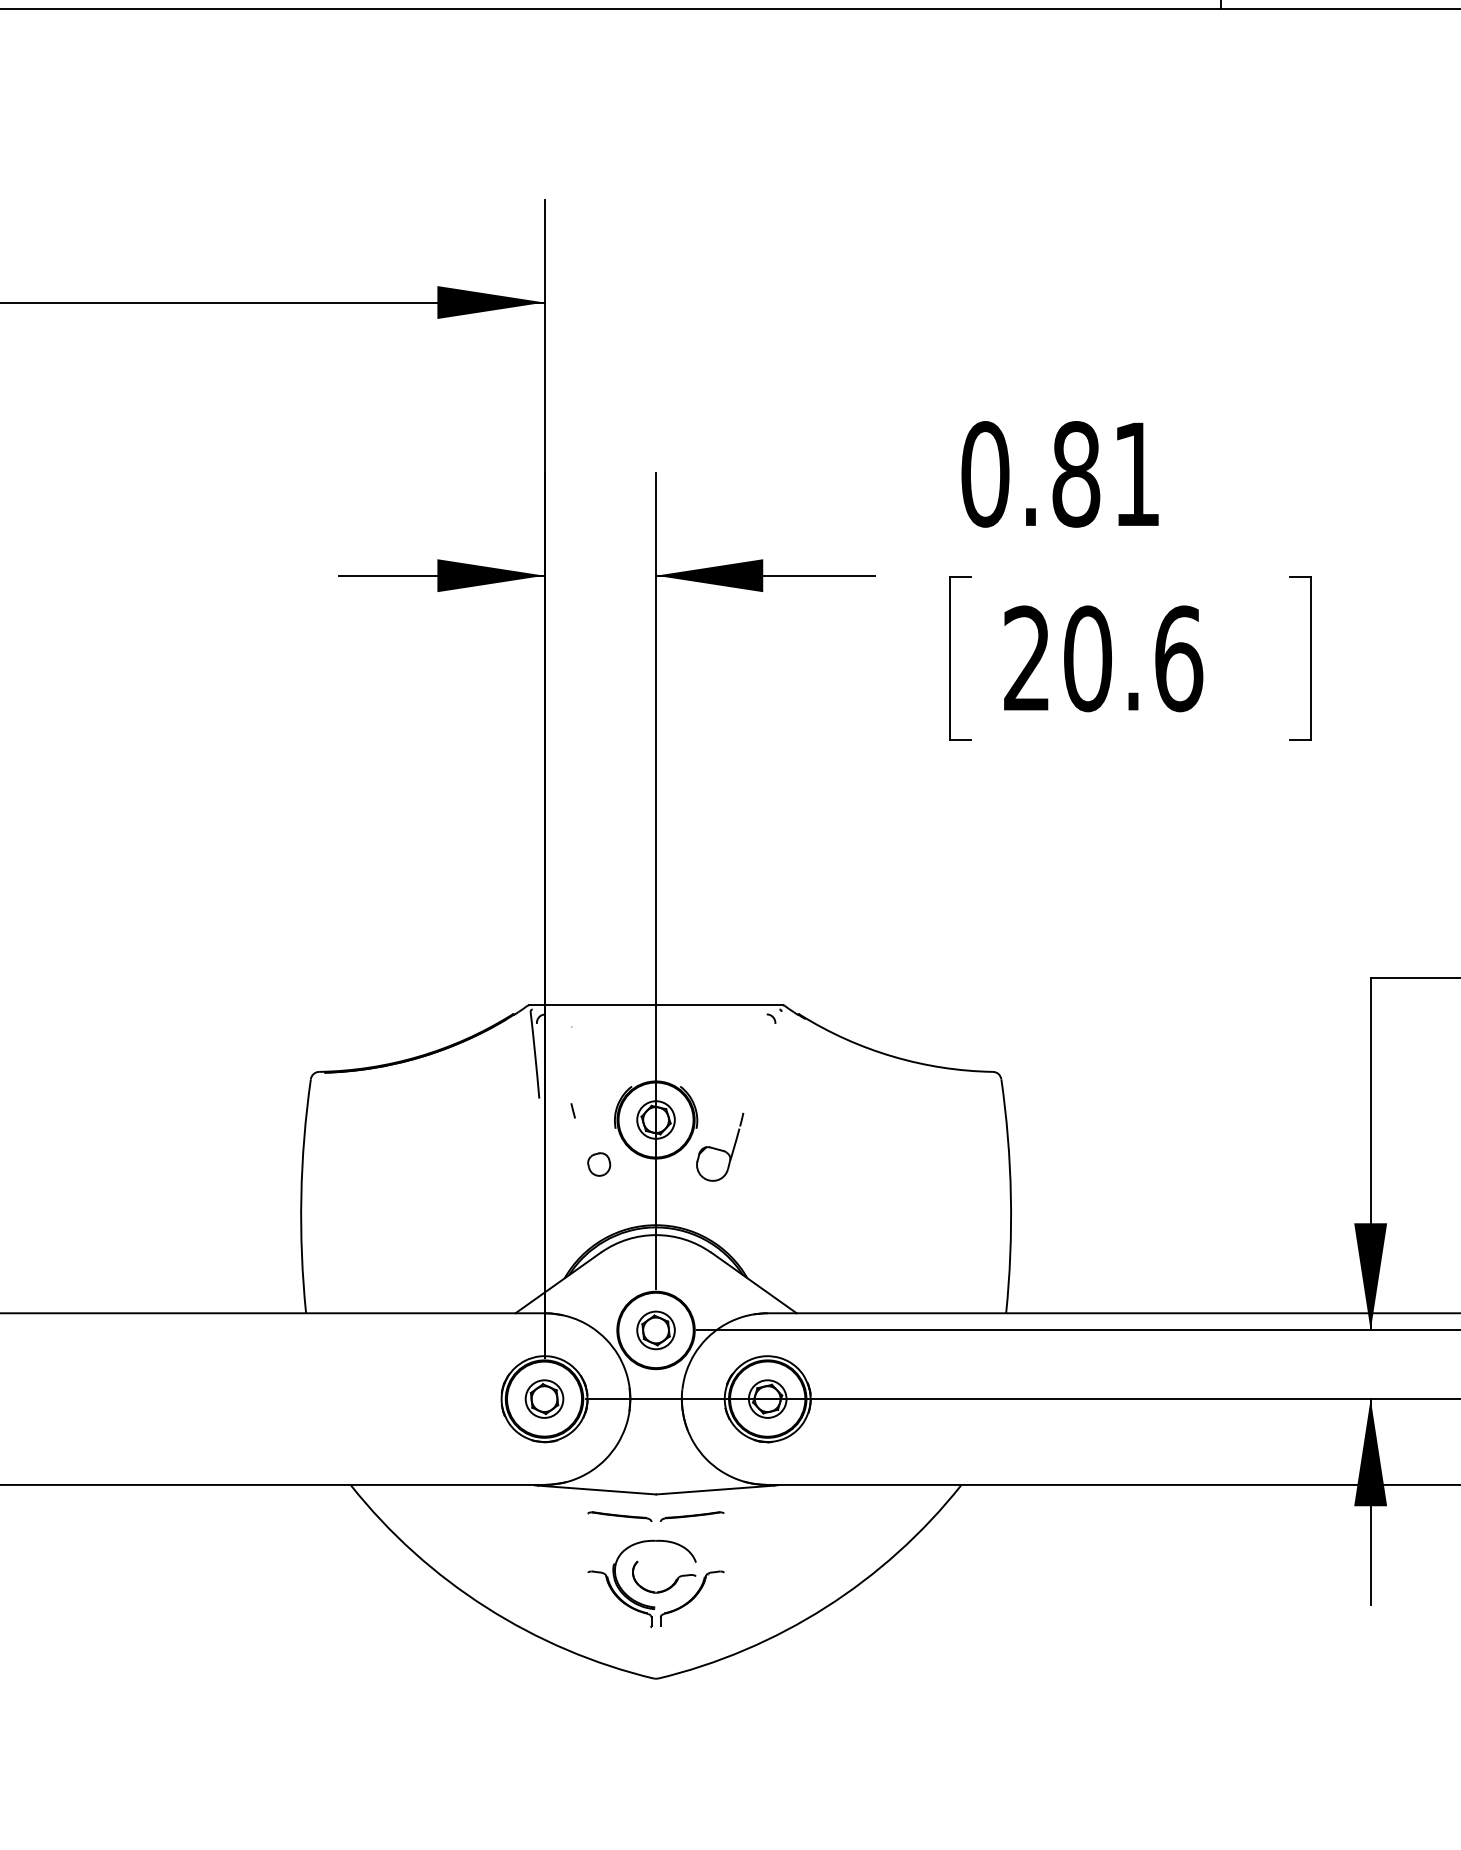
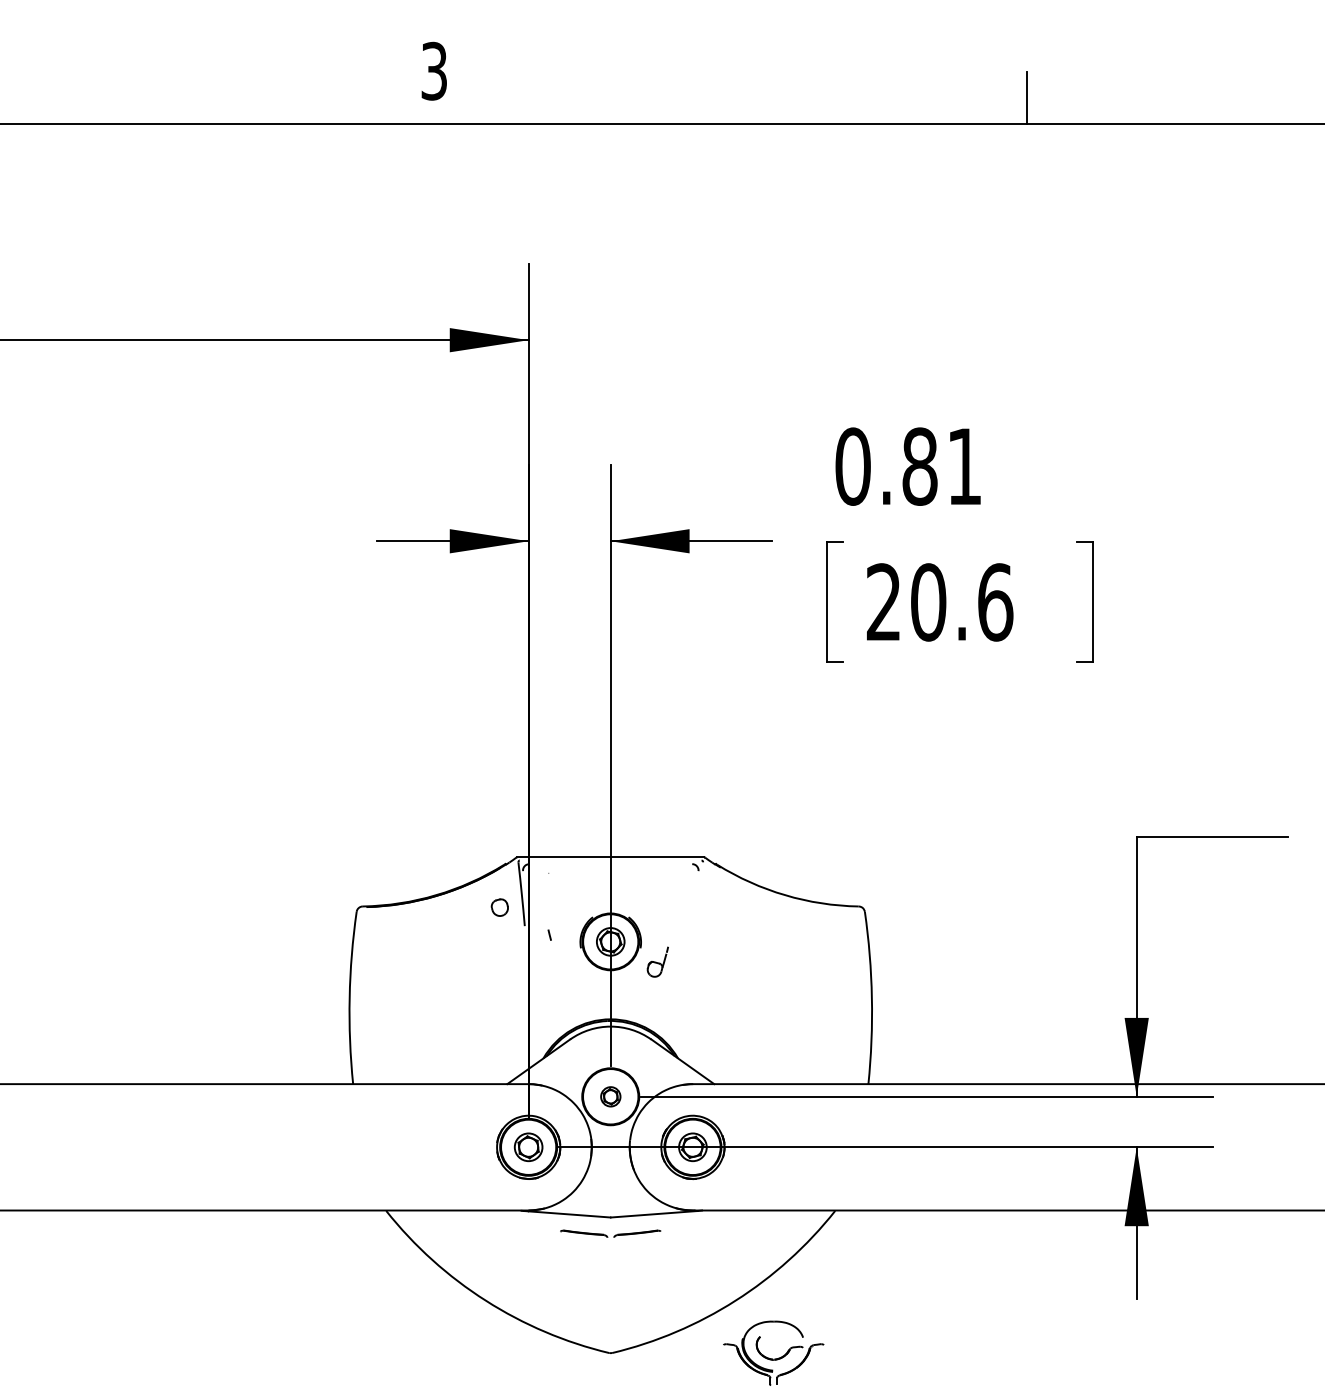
part: (719, 1146) -> (657, 961), size x0.6
part: (598, 1164) -> (499, 907), moved
part: (655, 1330) -> (610, 1096), size x0.7
part: (654, 1590) -> (772, 1358), moved

